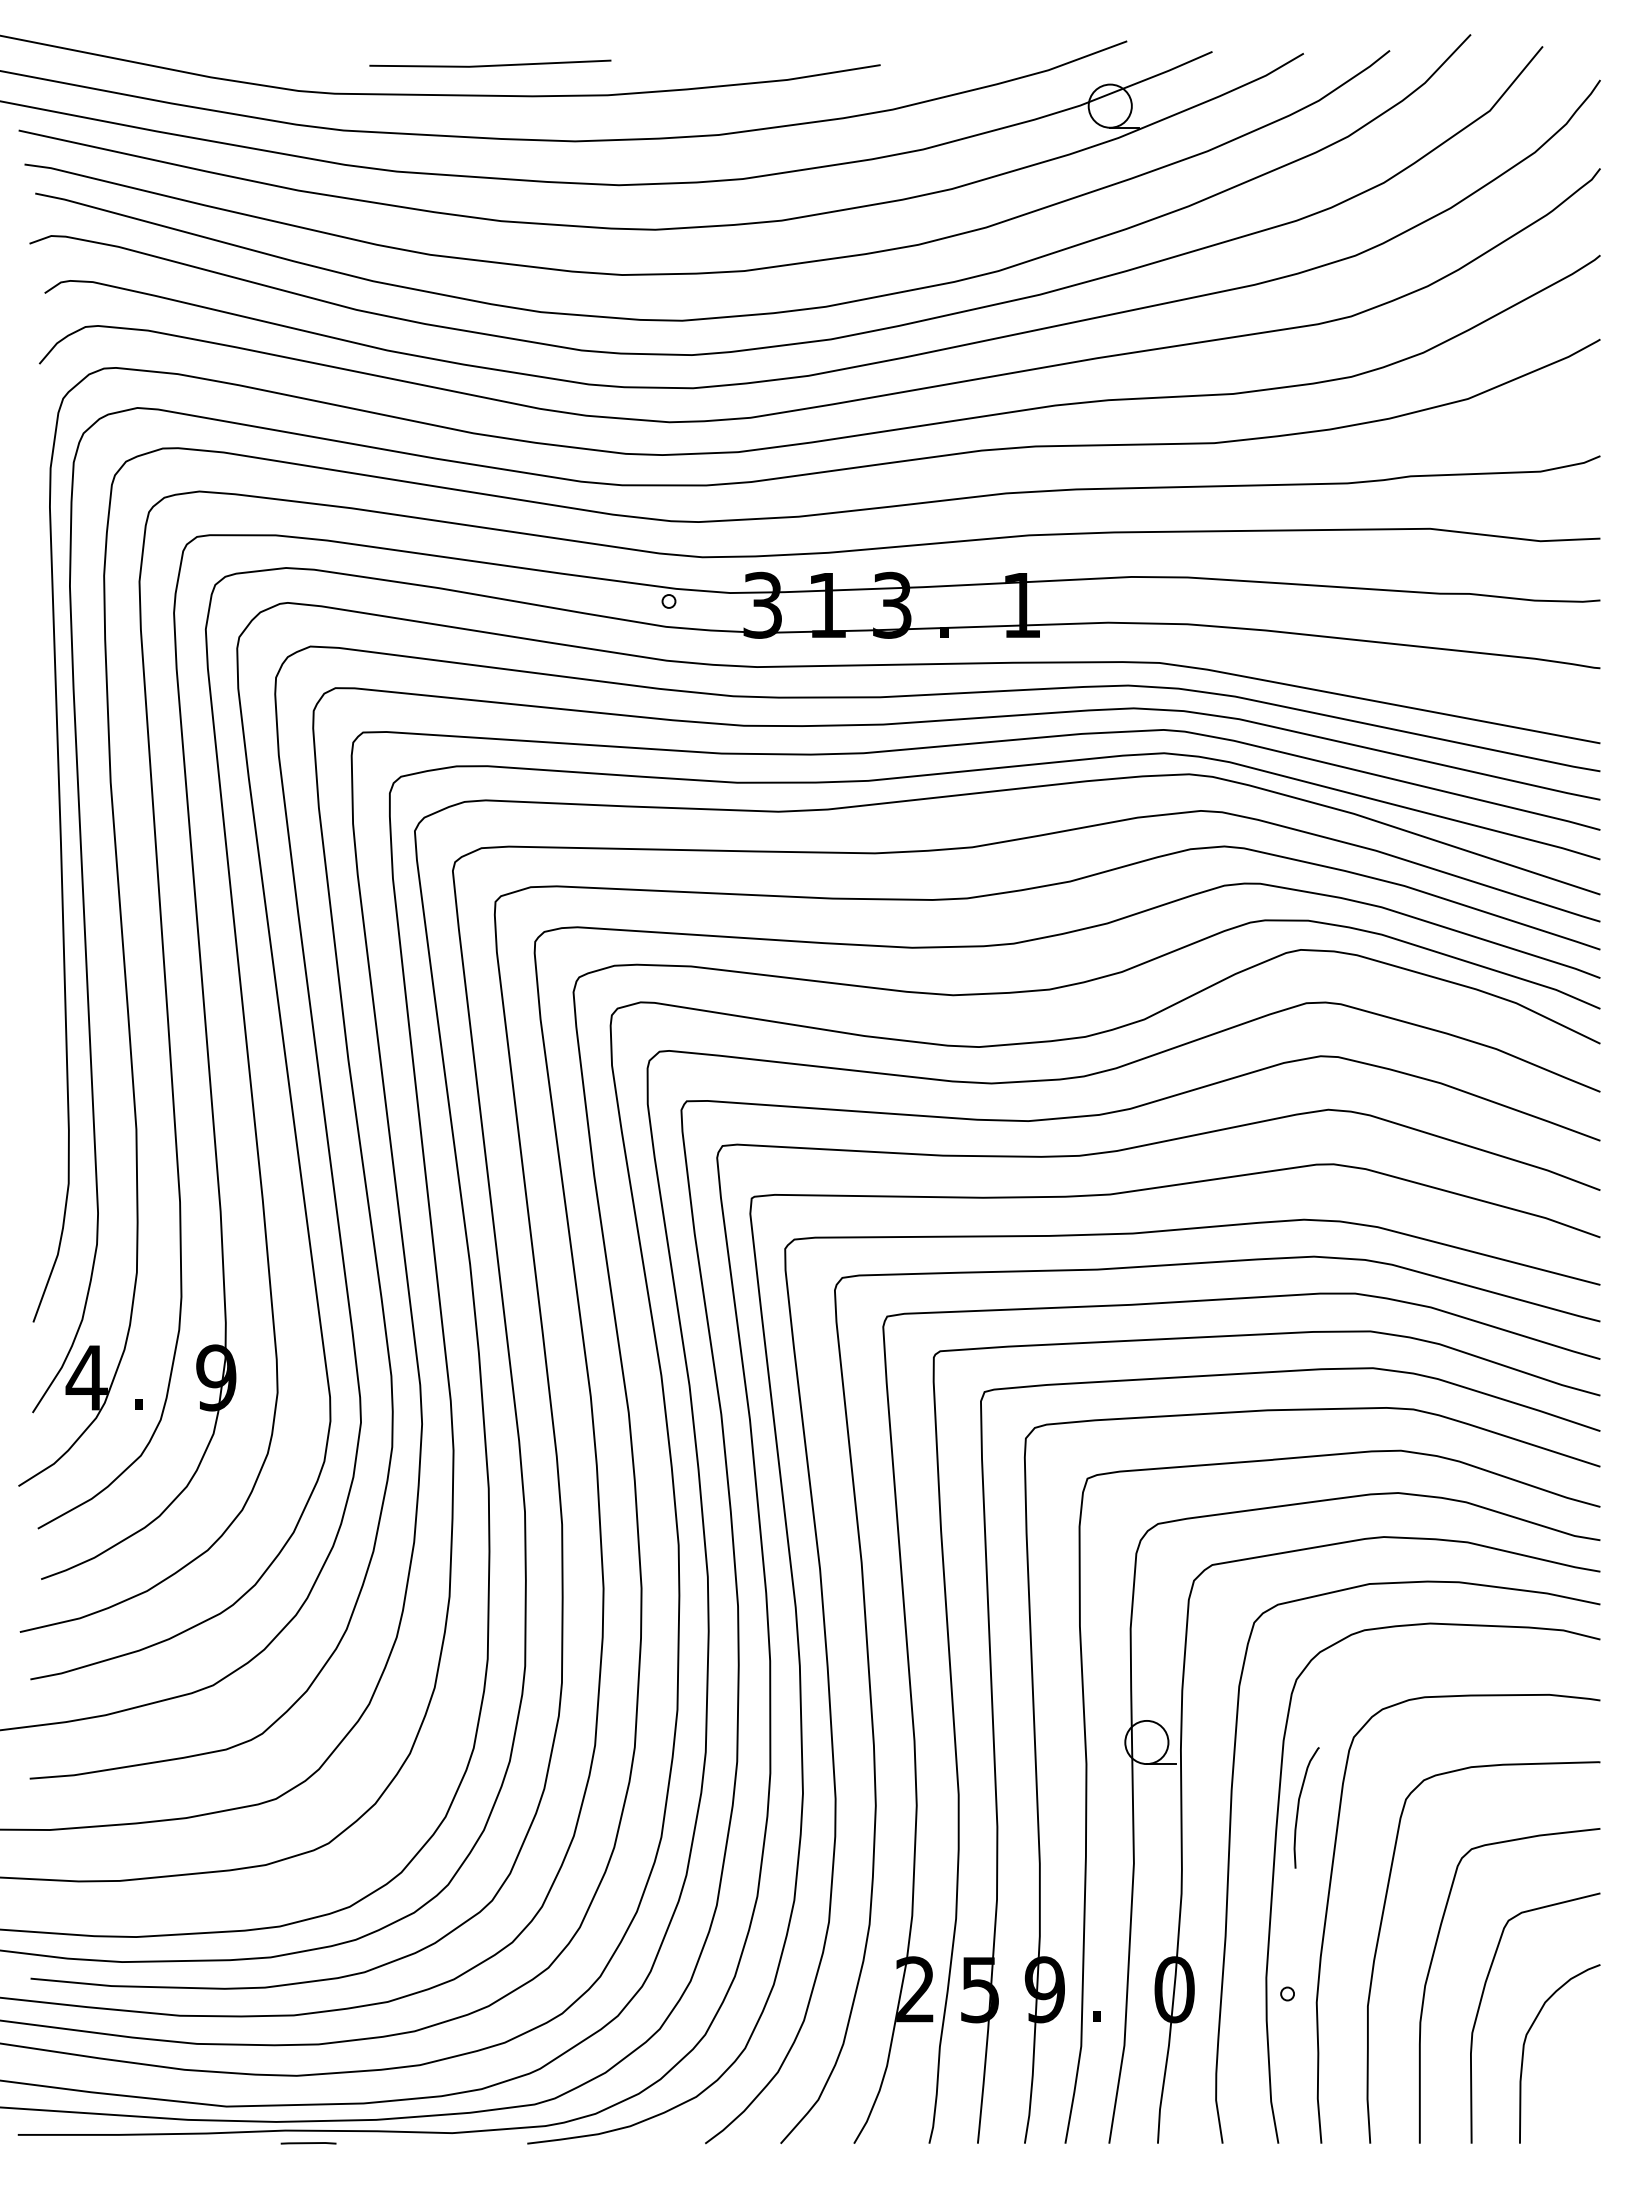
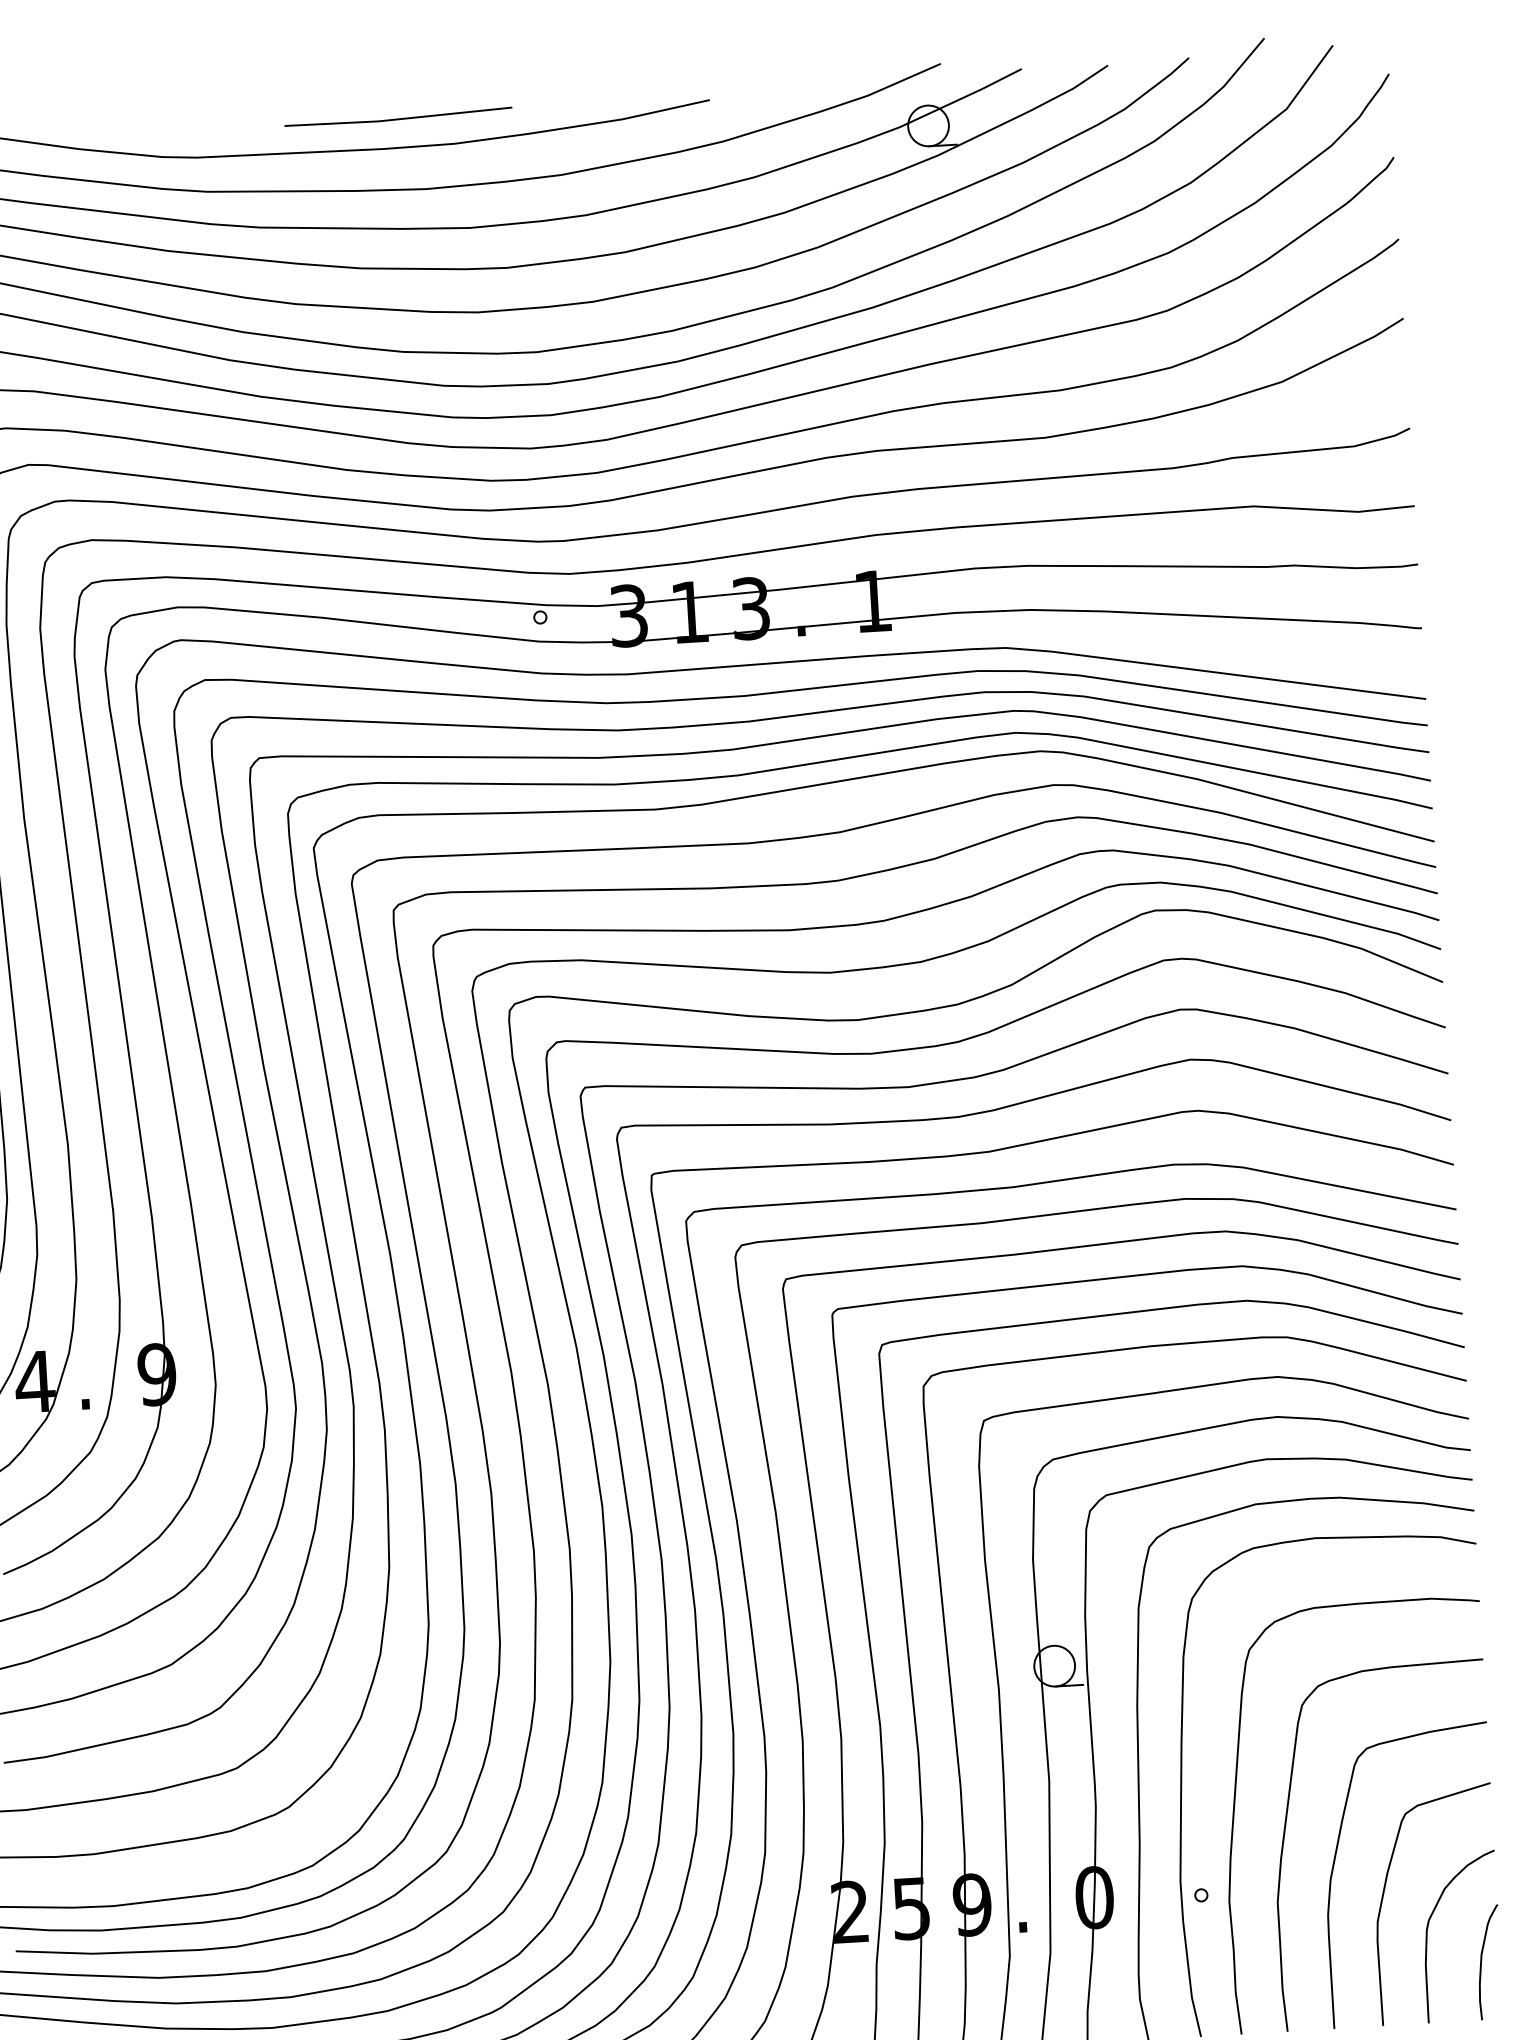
line: (491, 64) -> (399, 117), moved
curve: (1299, 1806) -> (1482, 1961), moved

